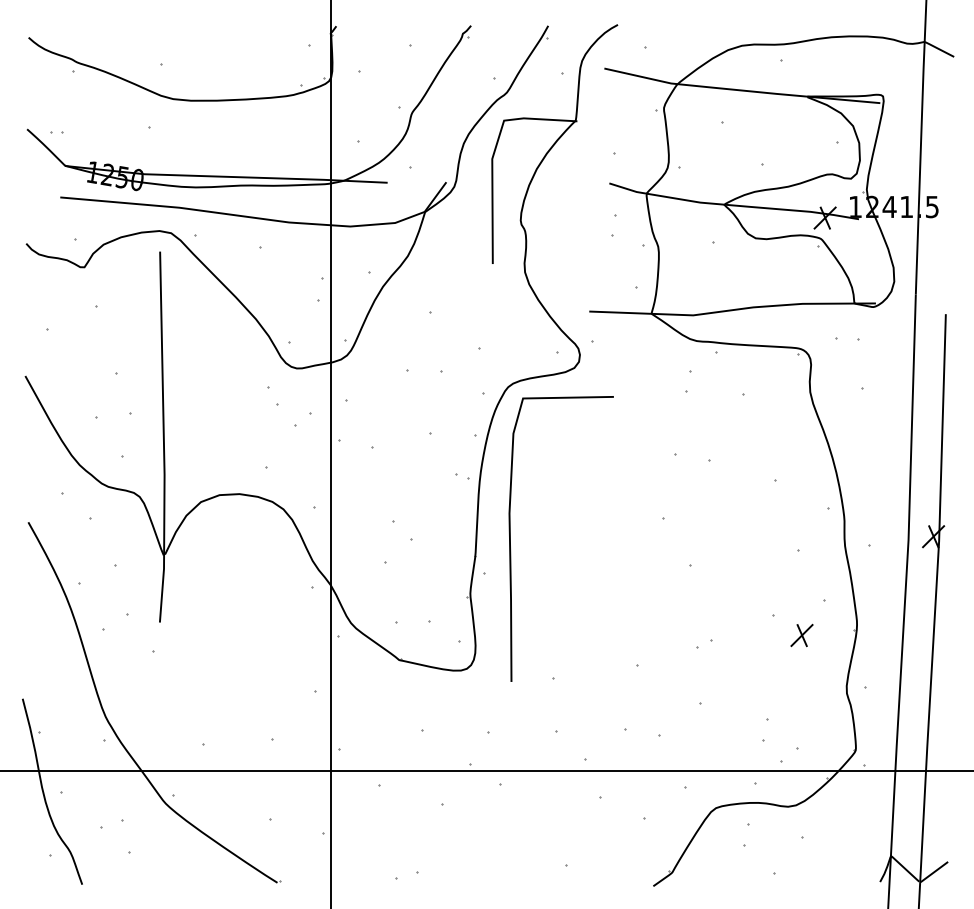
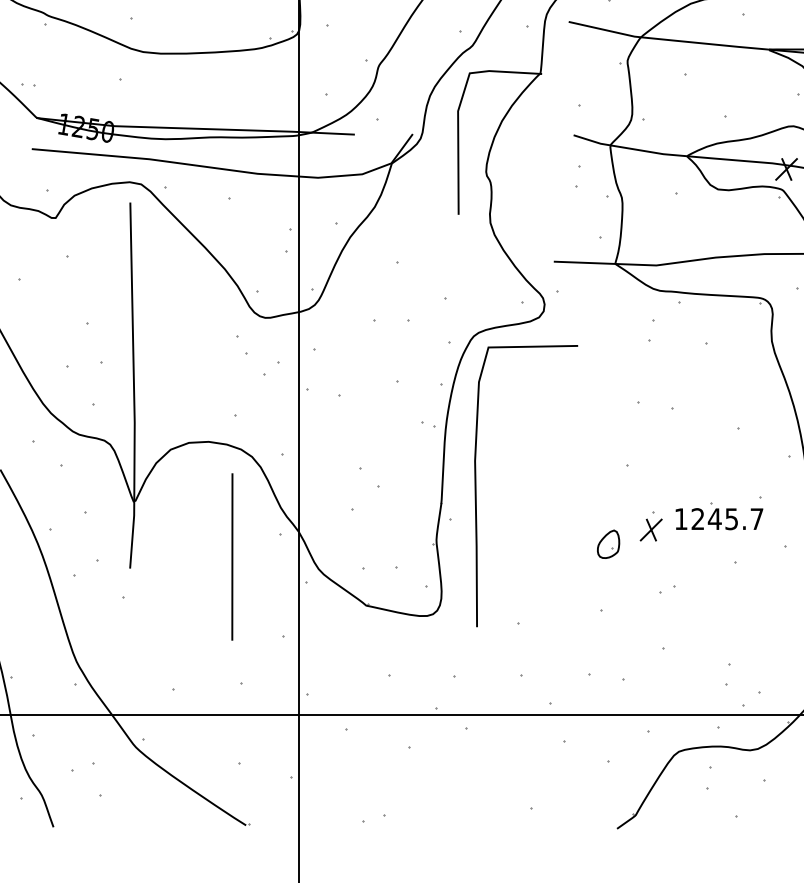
part: (756, 569) -> (718, 516), added
part: (644, 597) -> (608, 543), added
line: (263, 610) -> (232, 556), added
part: (801, 635) -> (650, 530), moved

